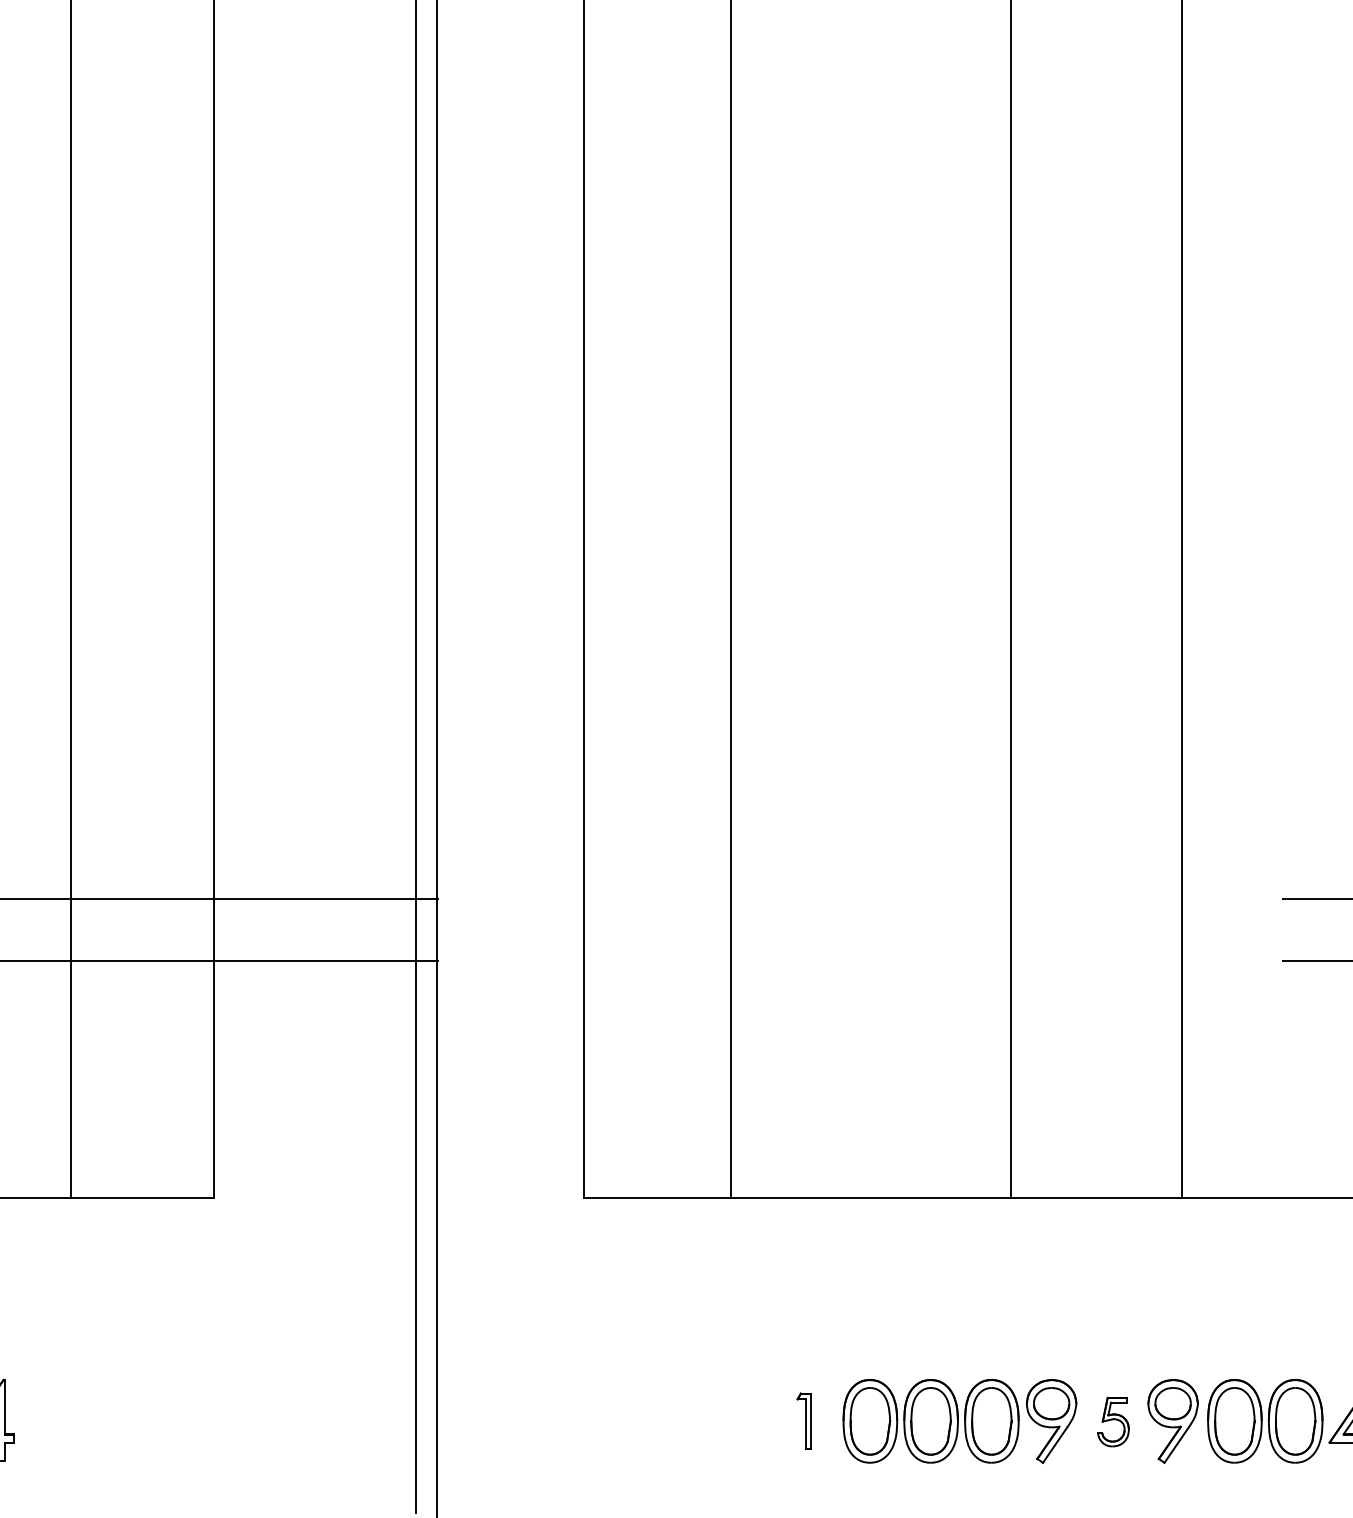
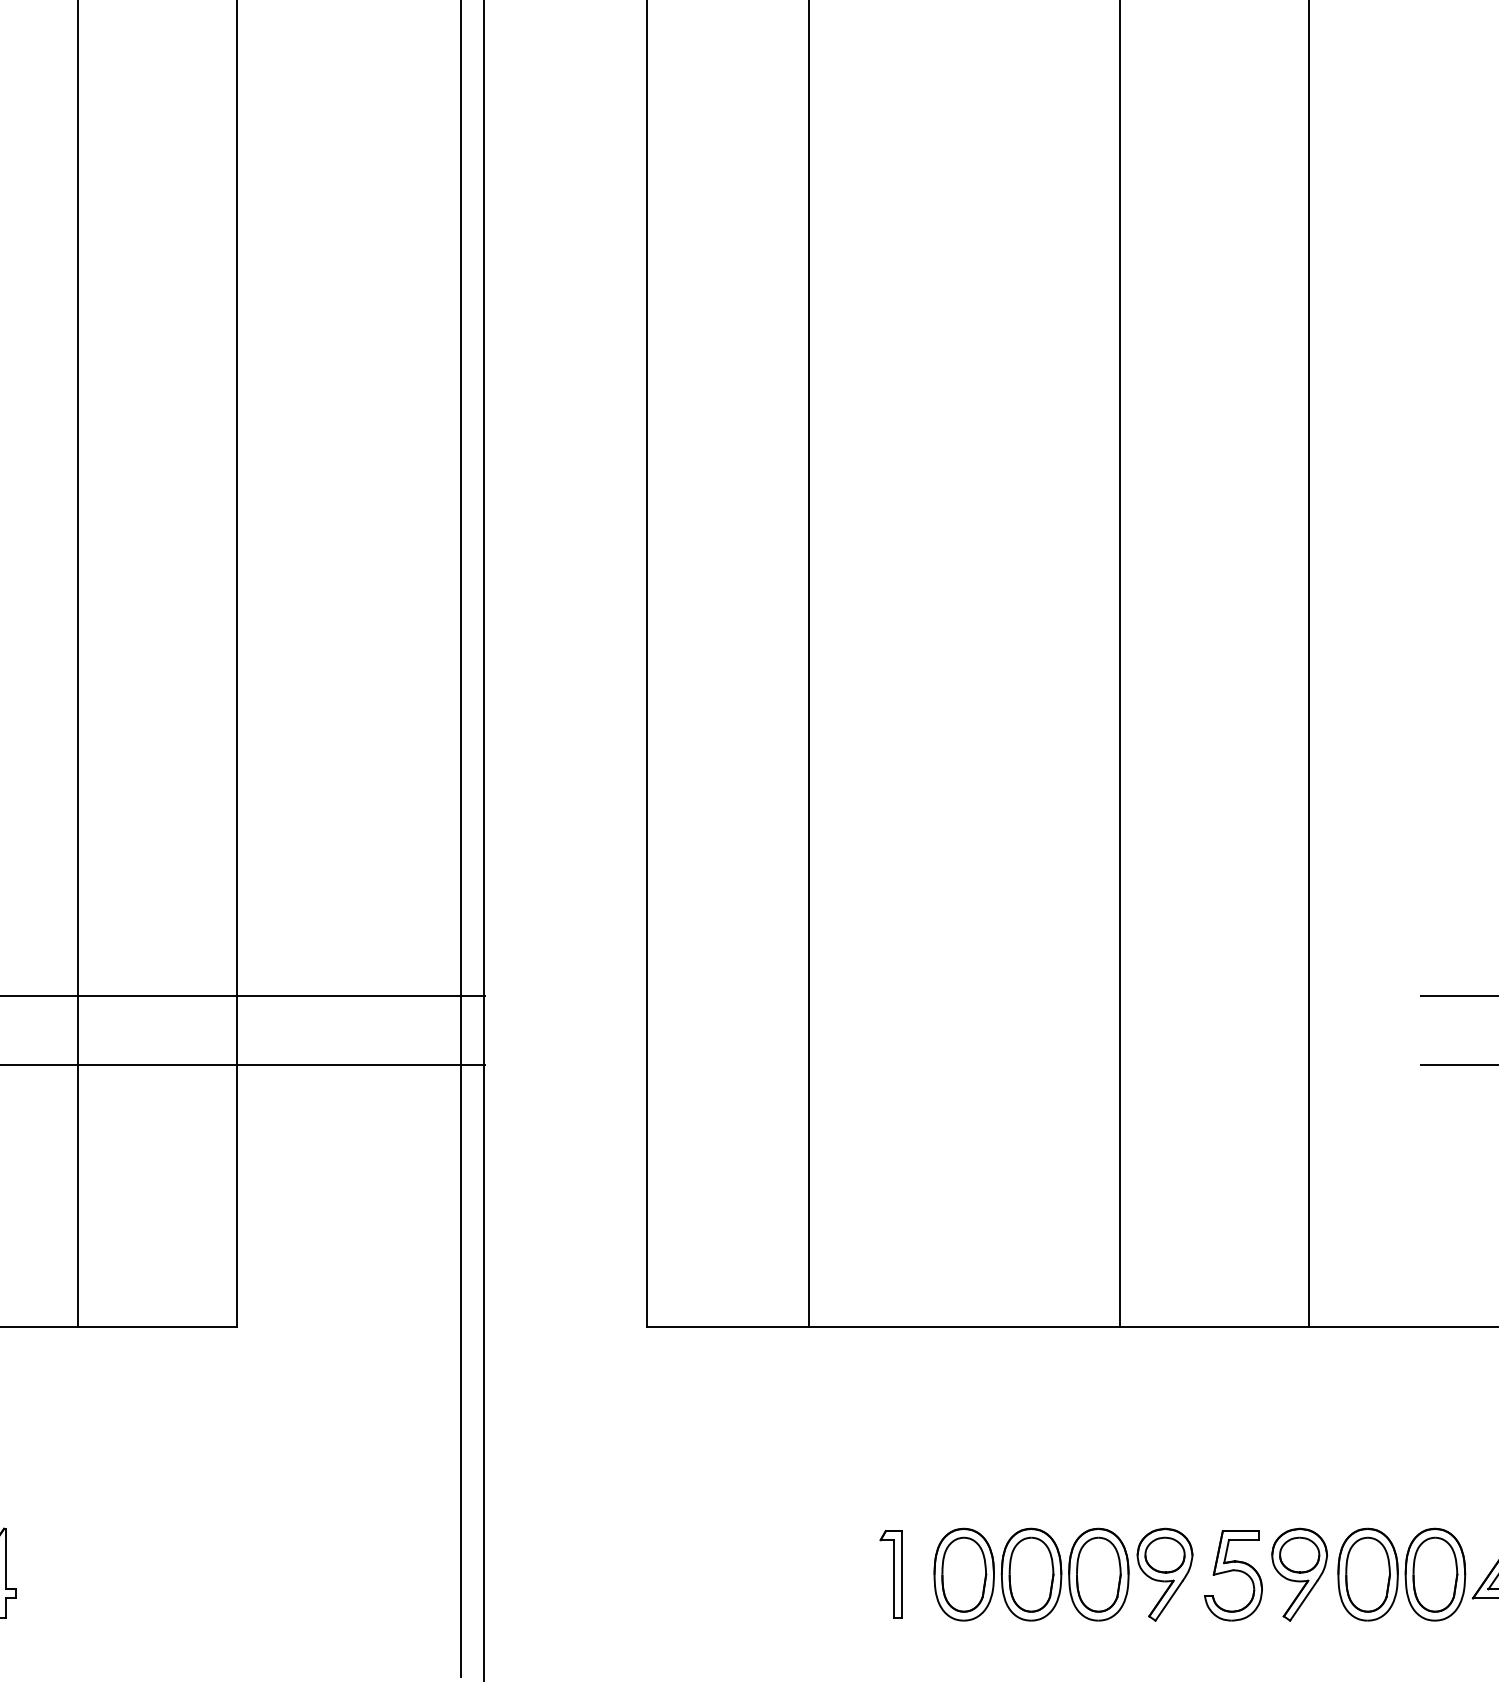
part: (803, 1420) -> (890, 1573), size x1.43
part: (1113, 1421) -> (1233, 1574), size x1.67

